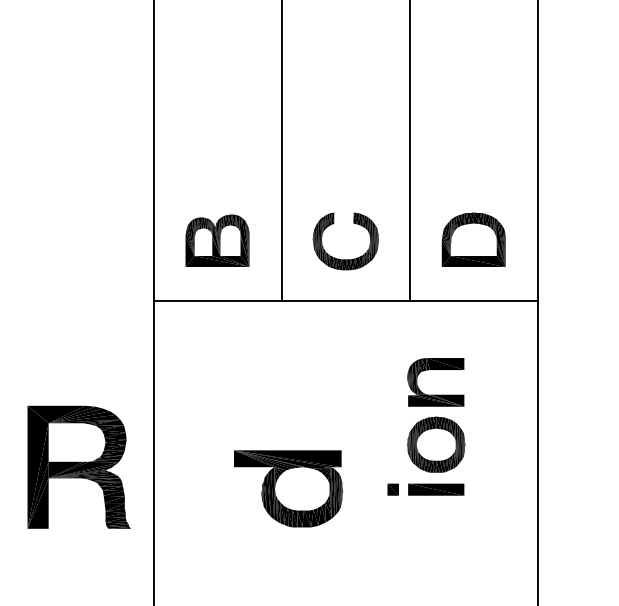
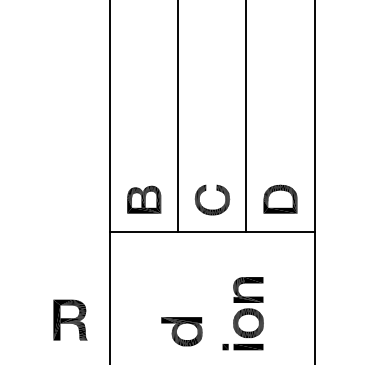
part: (424, 426) -> (242, 313), moved
part: (78, 466) -> (70, 319), size x0.62
part: (287, 488) -> (181, 331), size x0.71

